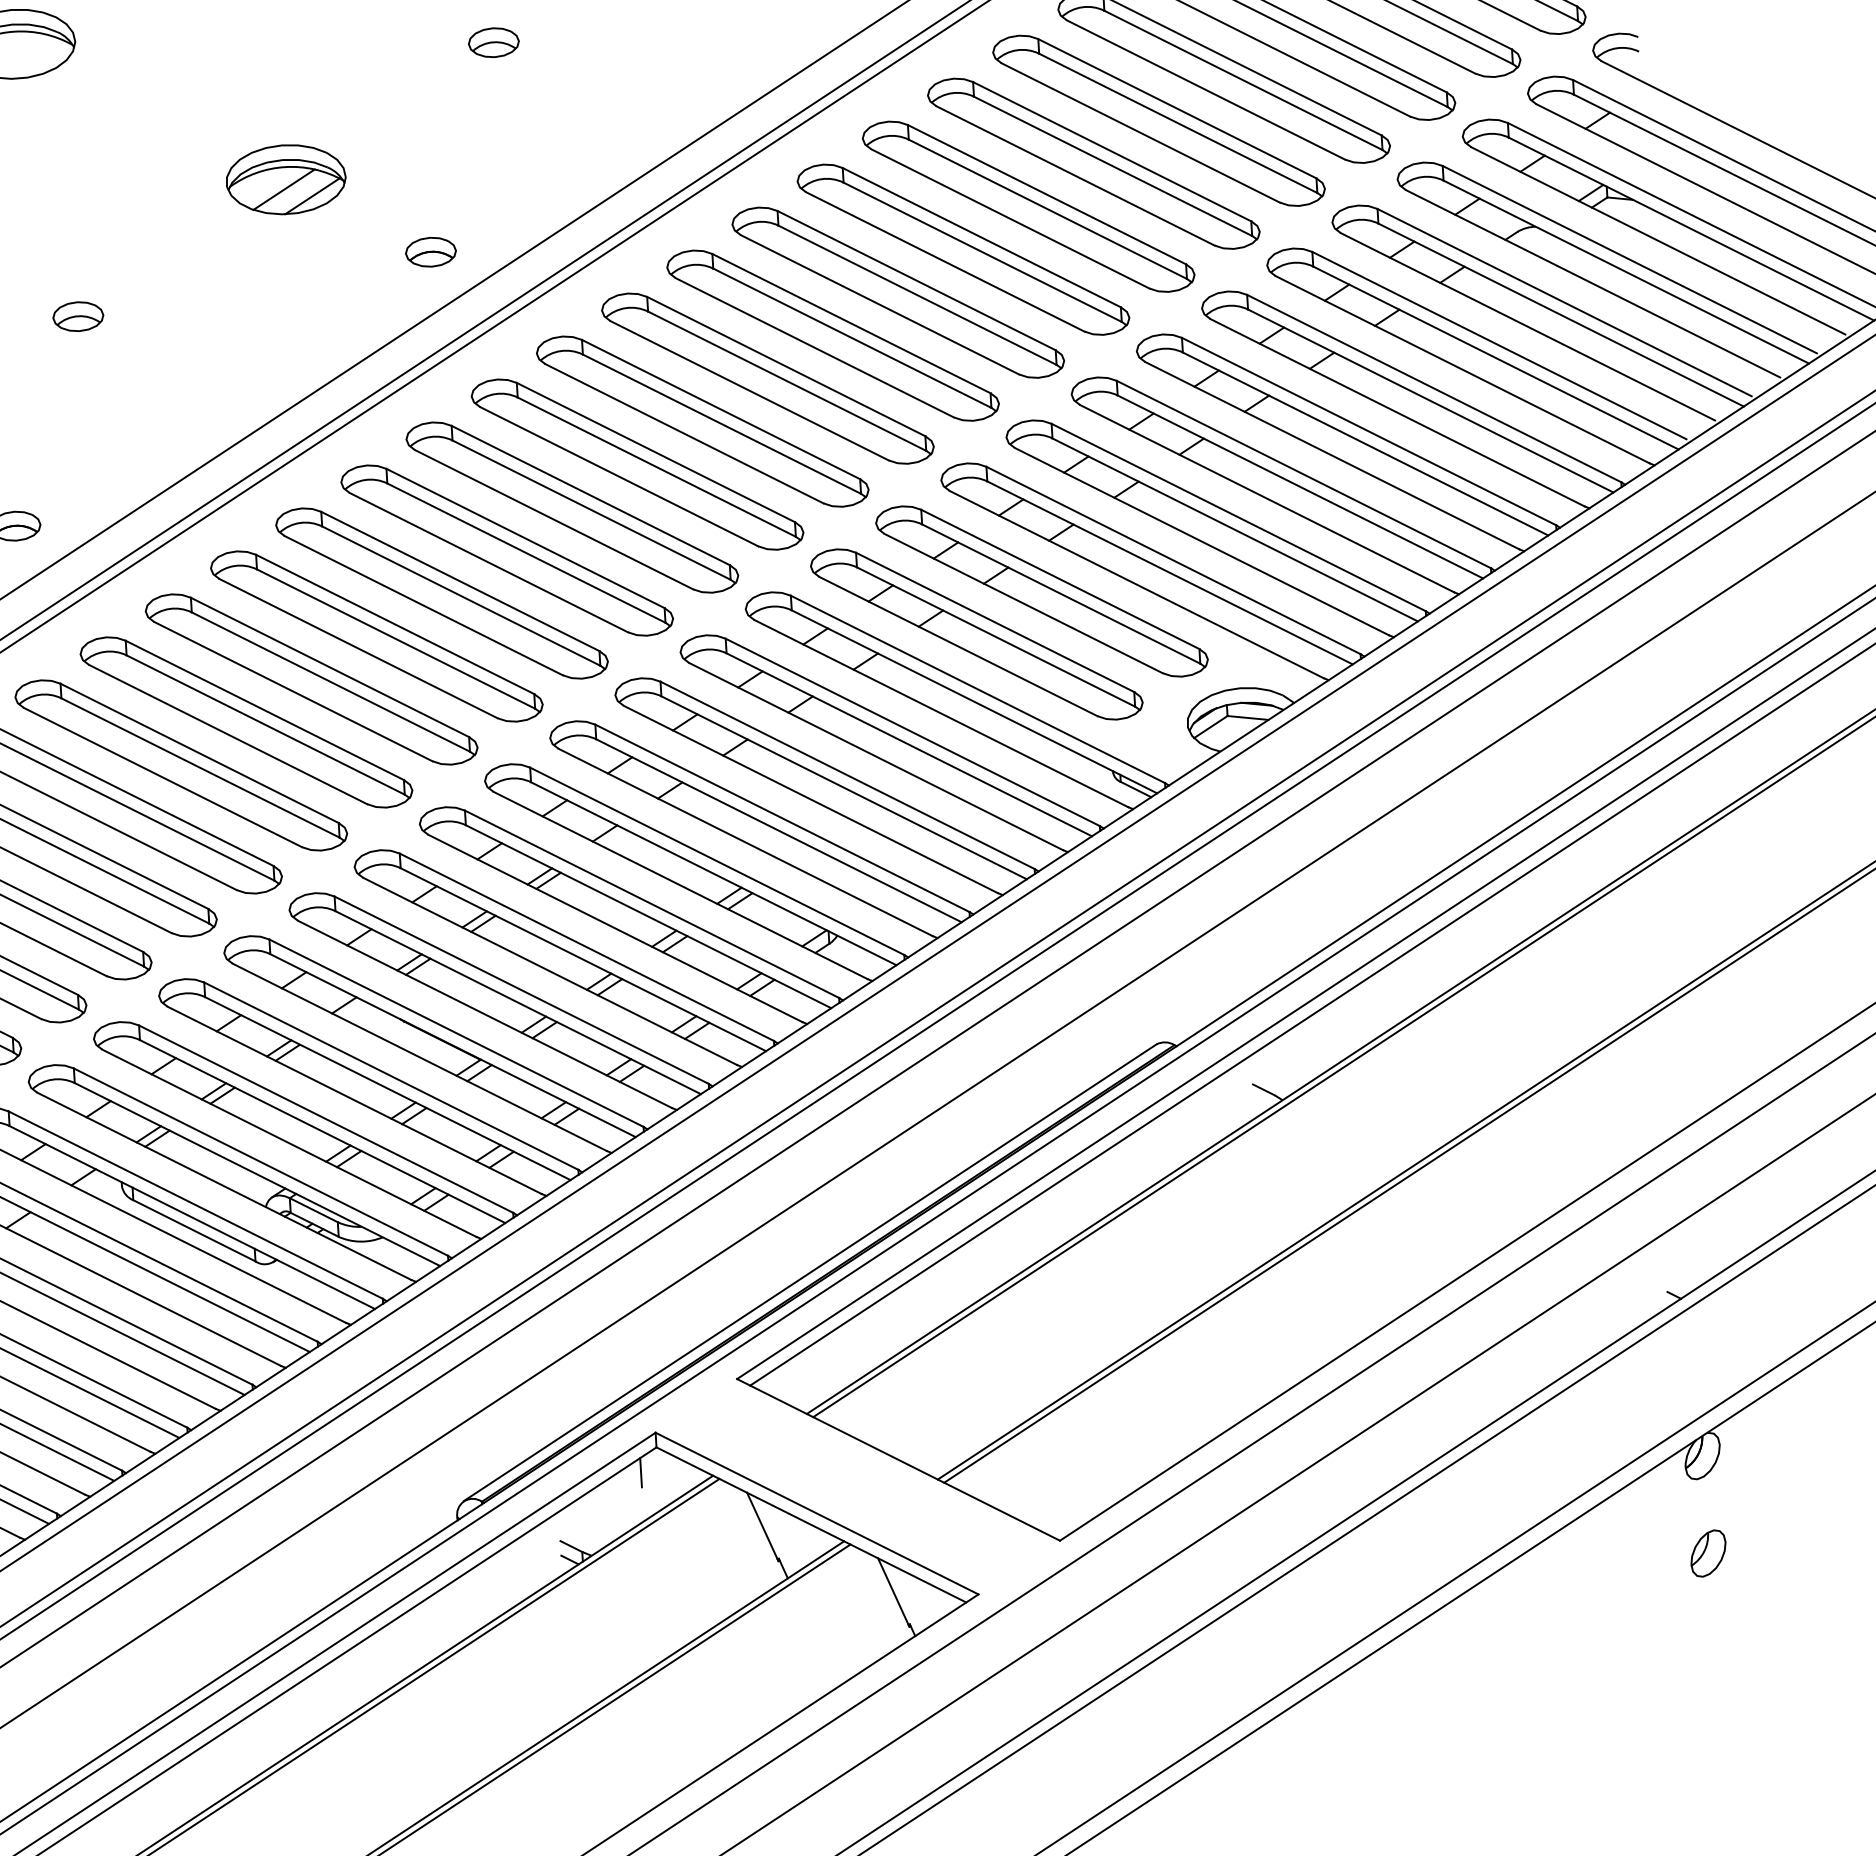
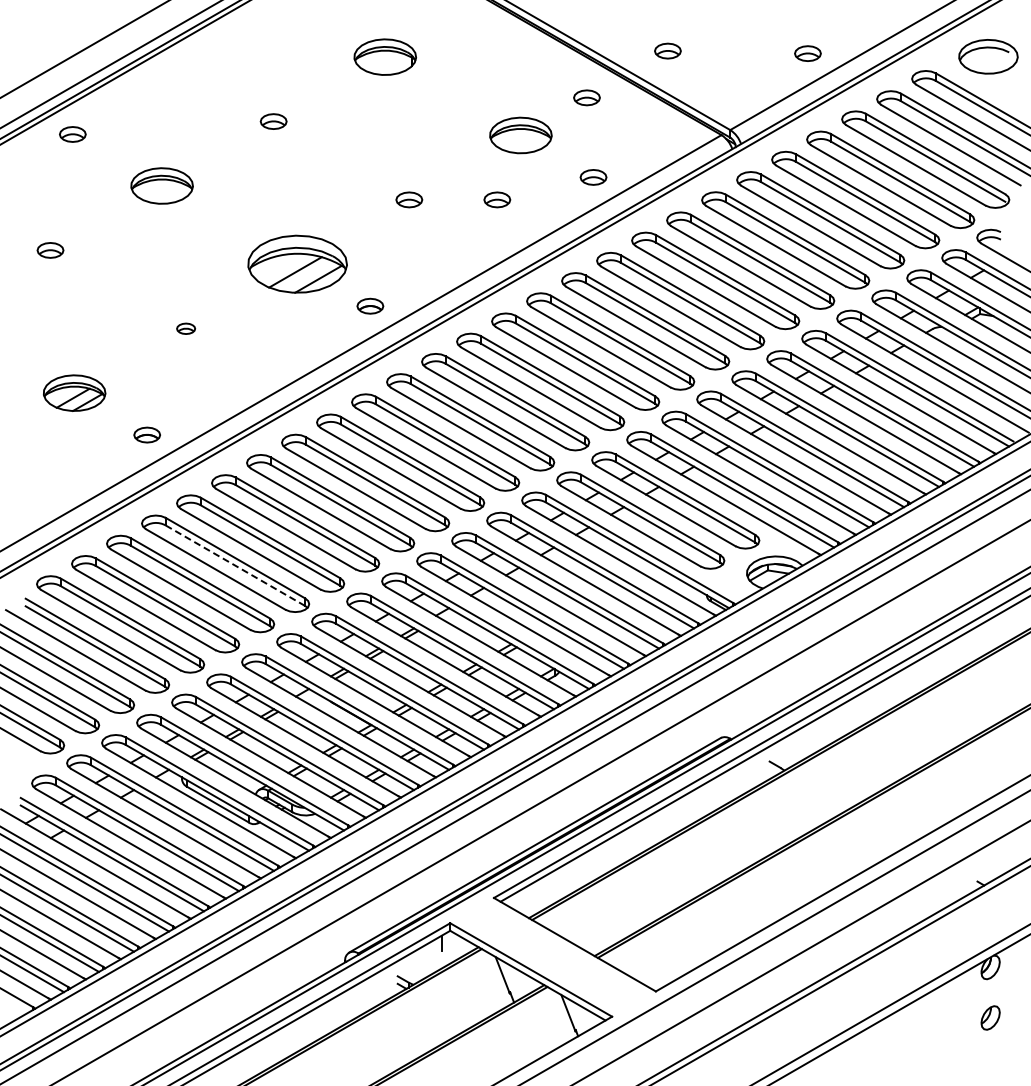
part: (663, 31) -> (497, 199), added
part: (285, 180) -> (297, 264), size x1.6
part: (77, 316) -> (185, 328), size x0.7
line: (200, 767) -> (235, 565), solid -> dashed

